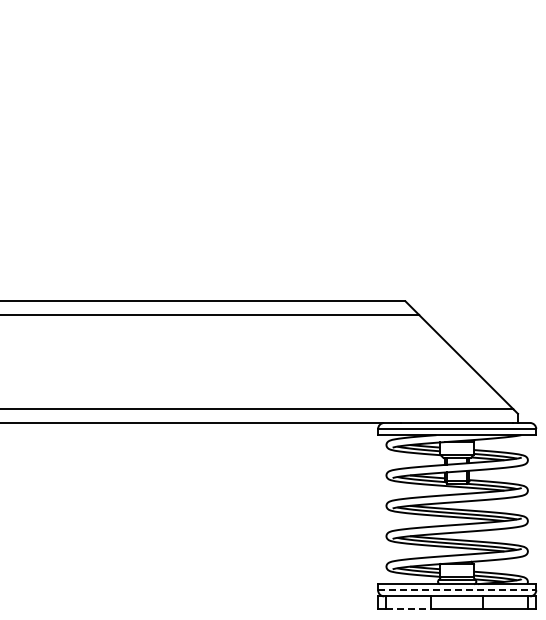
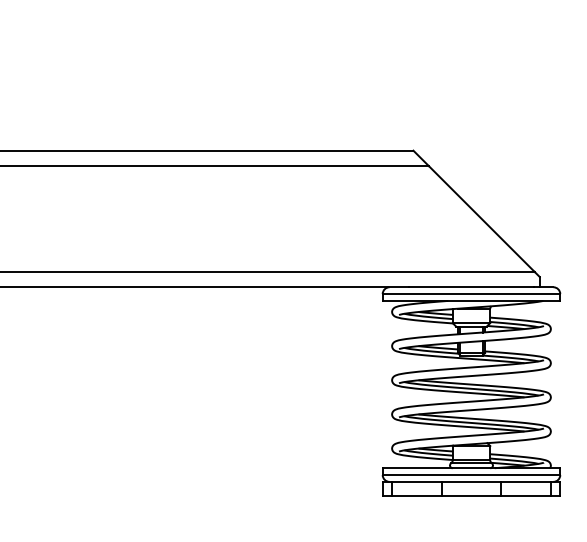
line: (457, 590) -> (471, 475), dashed -> solid
line: (408, 608) -> (416, 495), dashed -> solid

